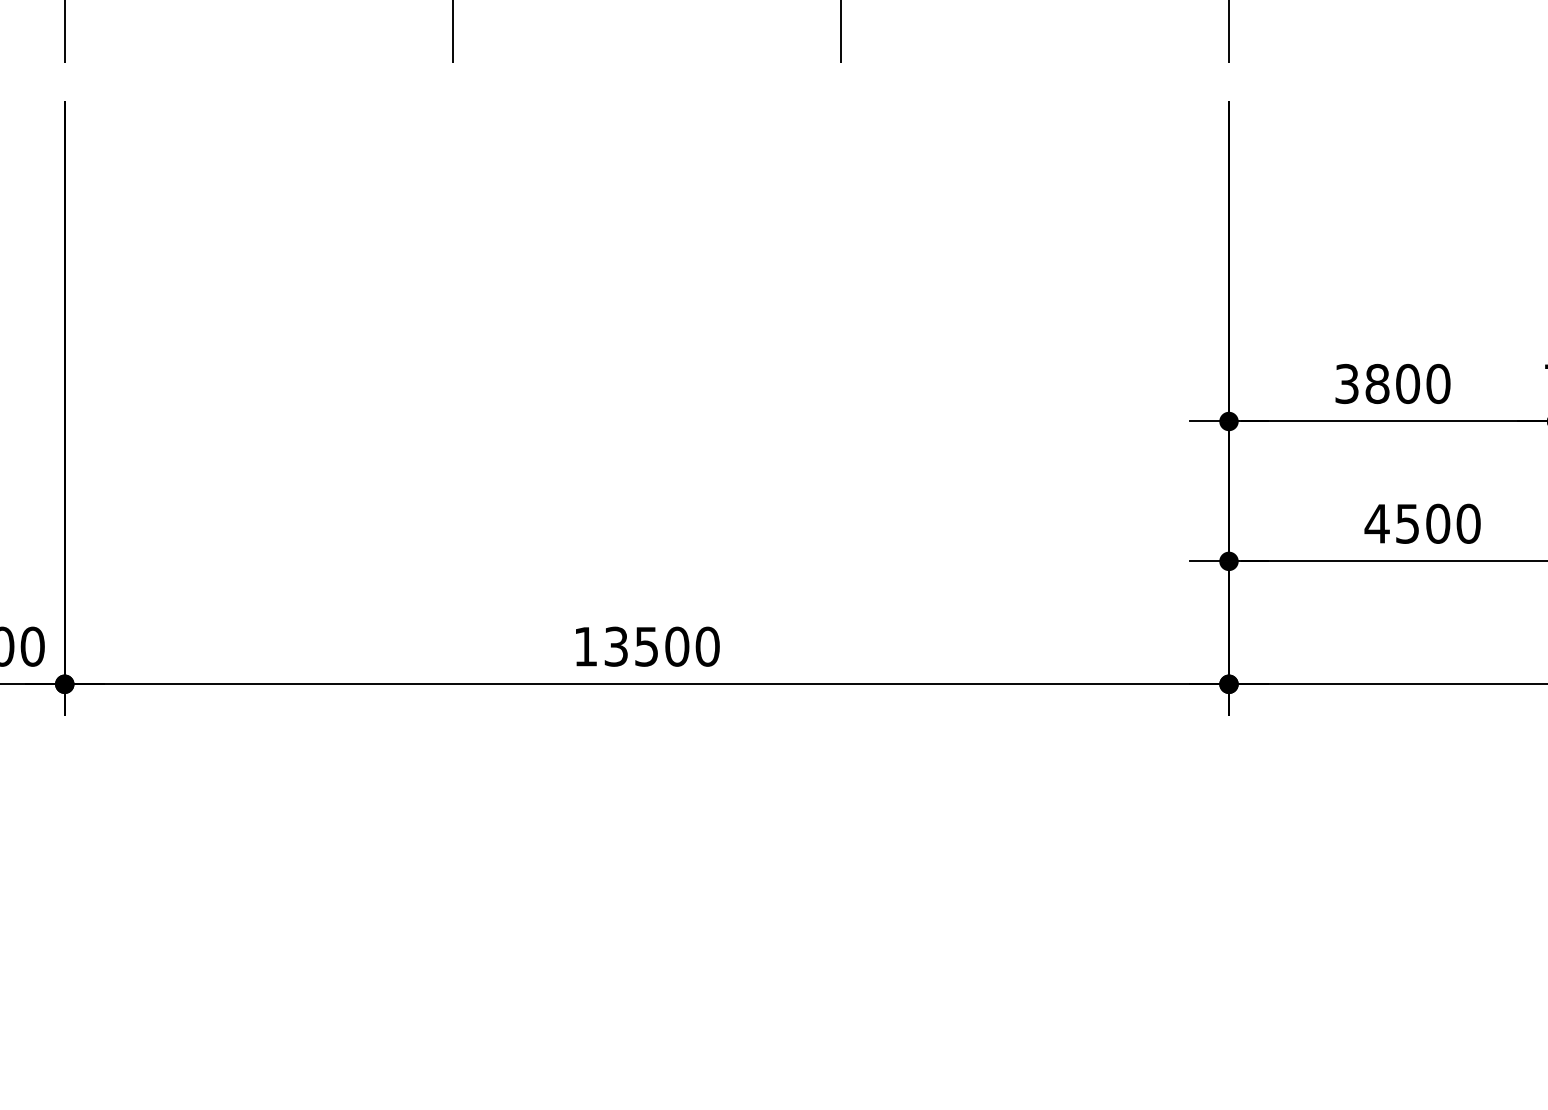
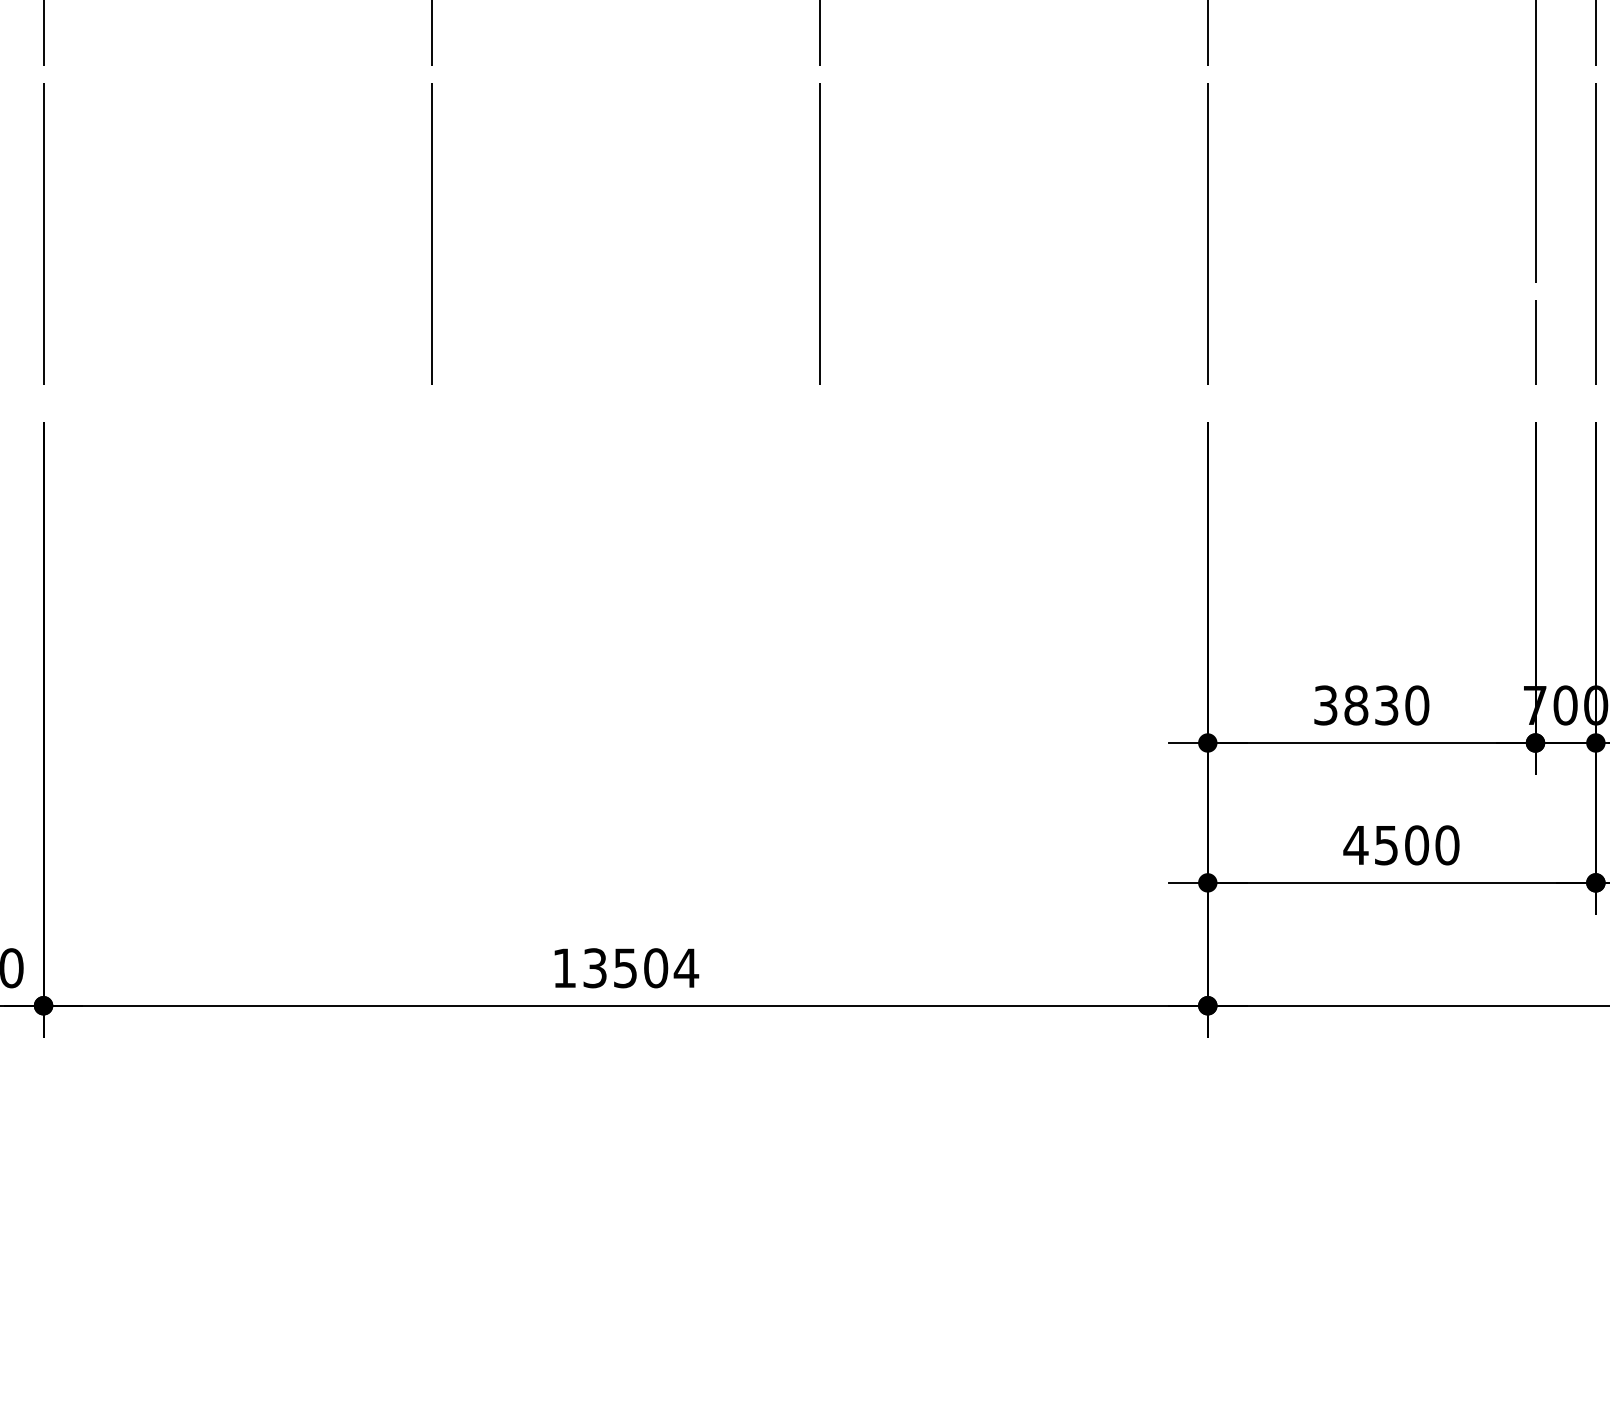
text: (1407, 384) -> (1386, 705), 3800 -> 3830
text: (707, 647) -> (686, 968), 13500 -> 13504

